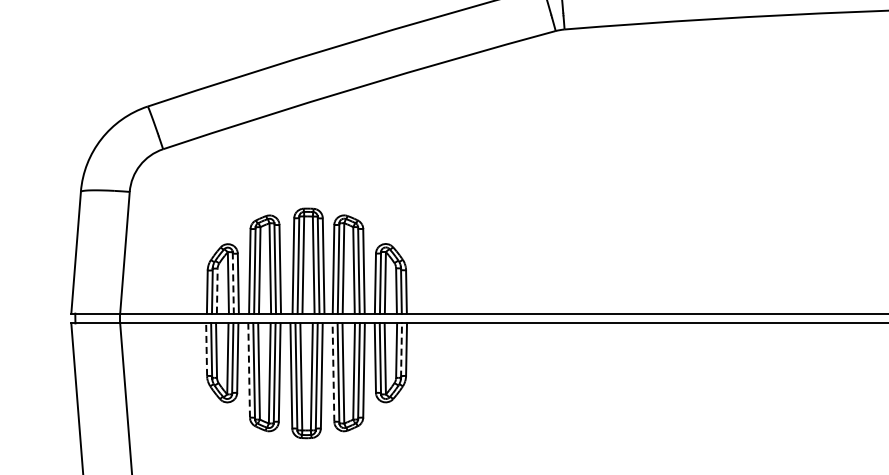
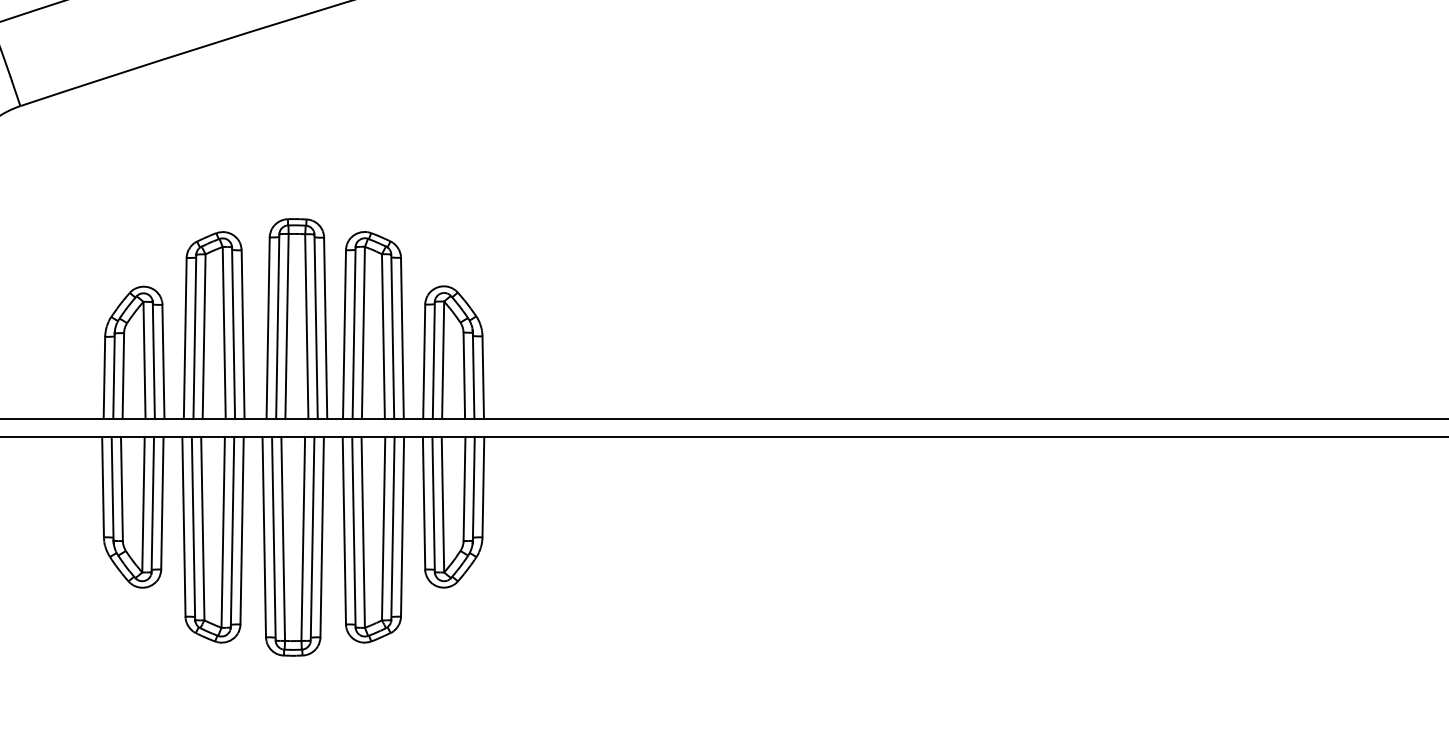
line: (233, 283) -> (154, 361), dashed -> solid
line: (217, 291) -> (123, 376), dashed -> solid
line: (206, 349) -> (102, 487), dashed -> solid
line: (401, 350) -> (473, 488), dashed -> solid
line: (249, 370) -> (184, 527), dashed -> solid
line: (333, 372) -> (344, 530), dashed -> solid

